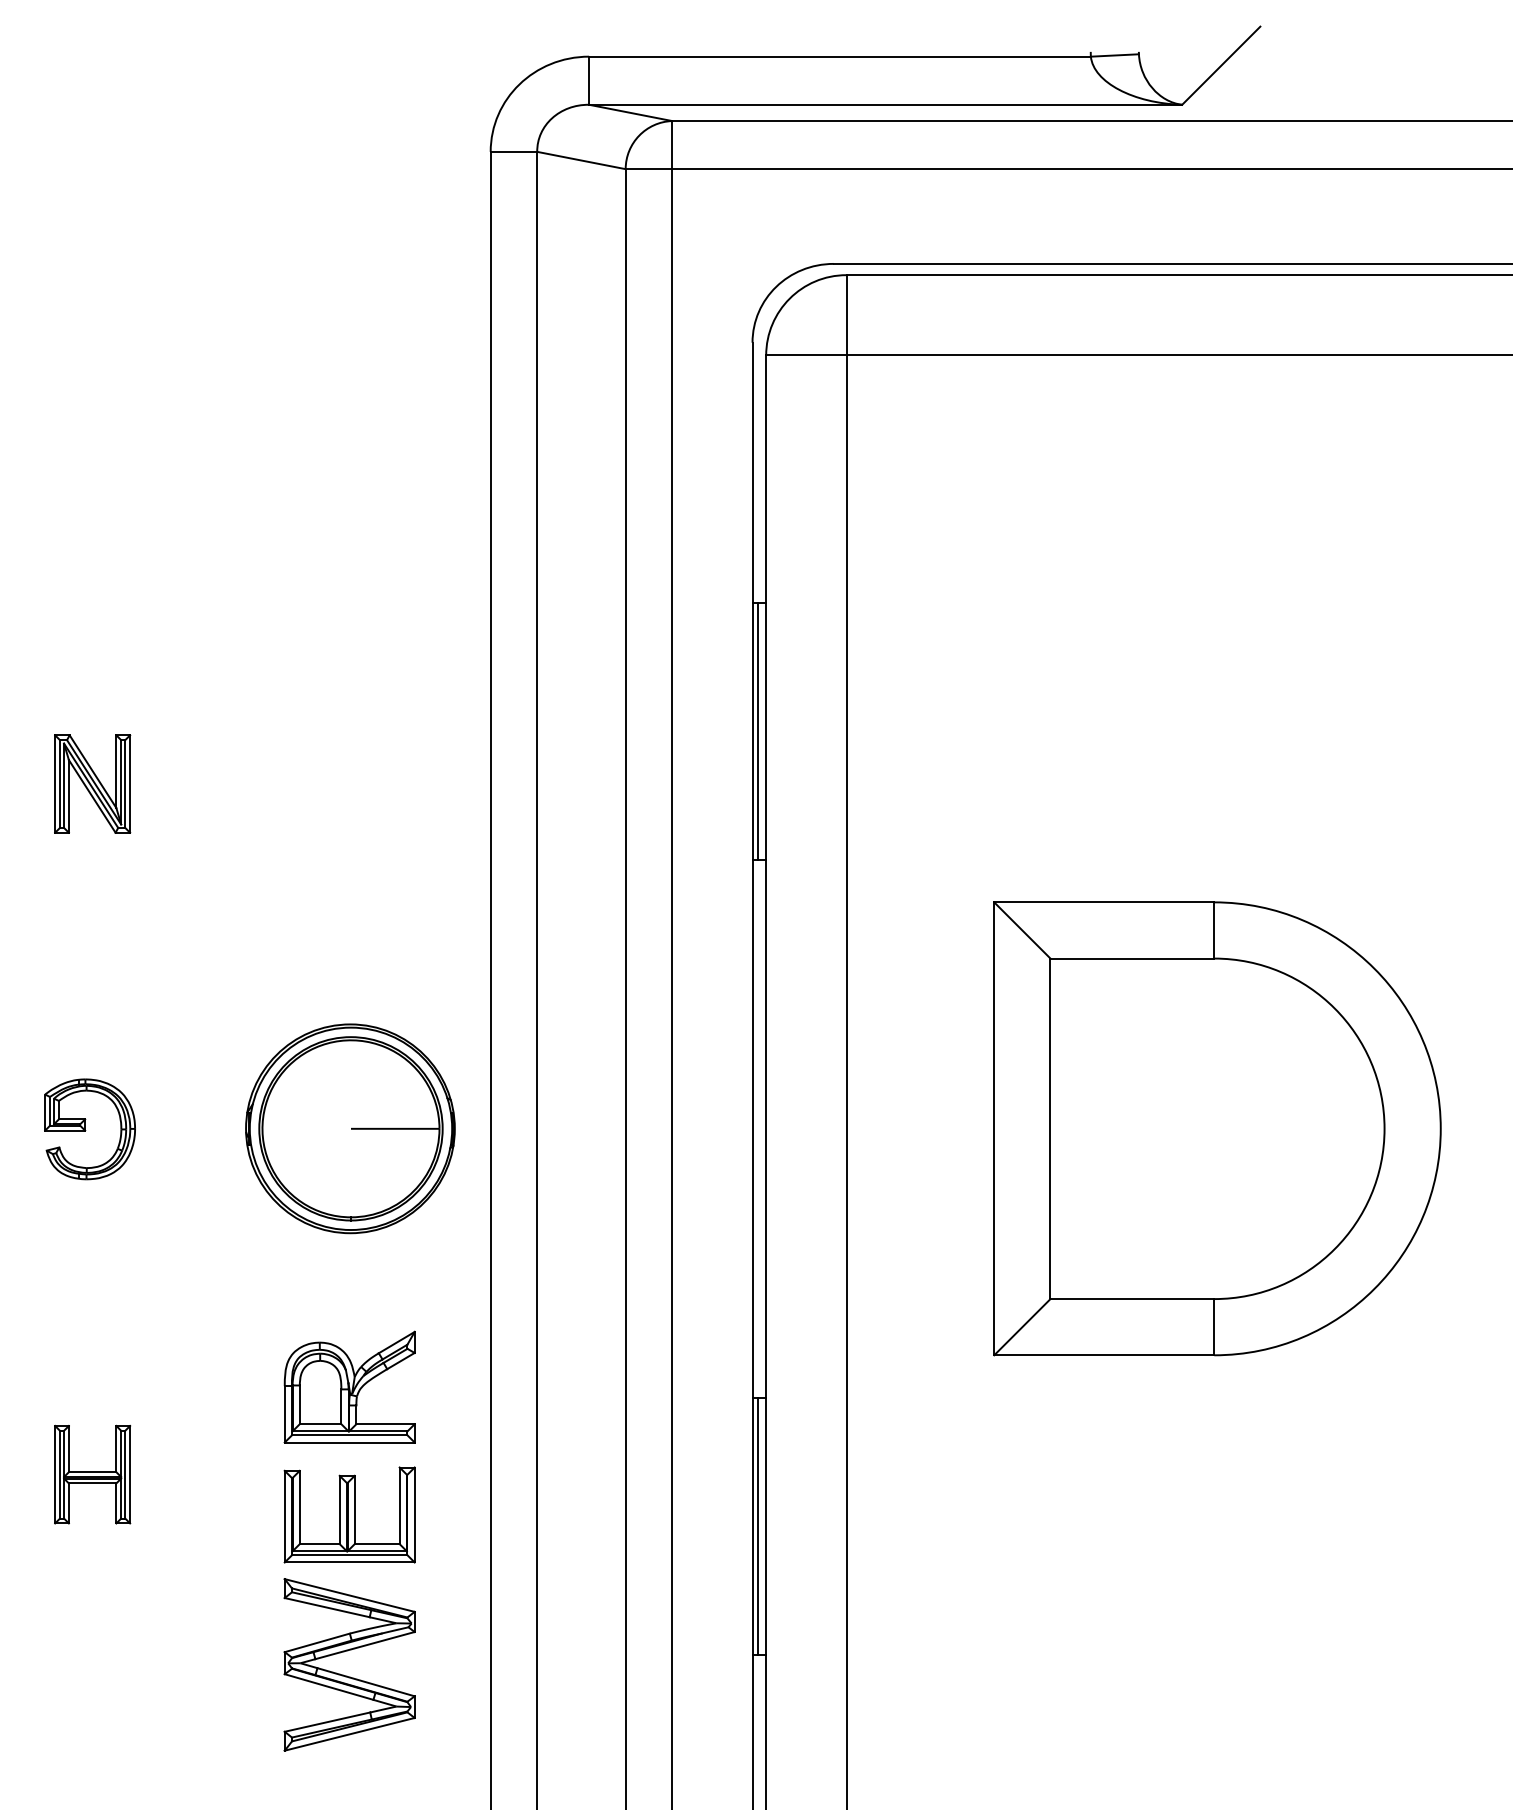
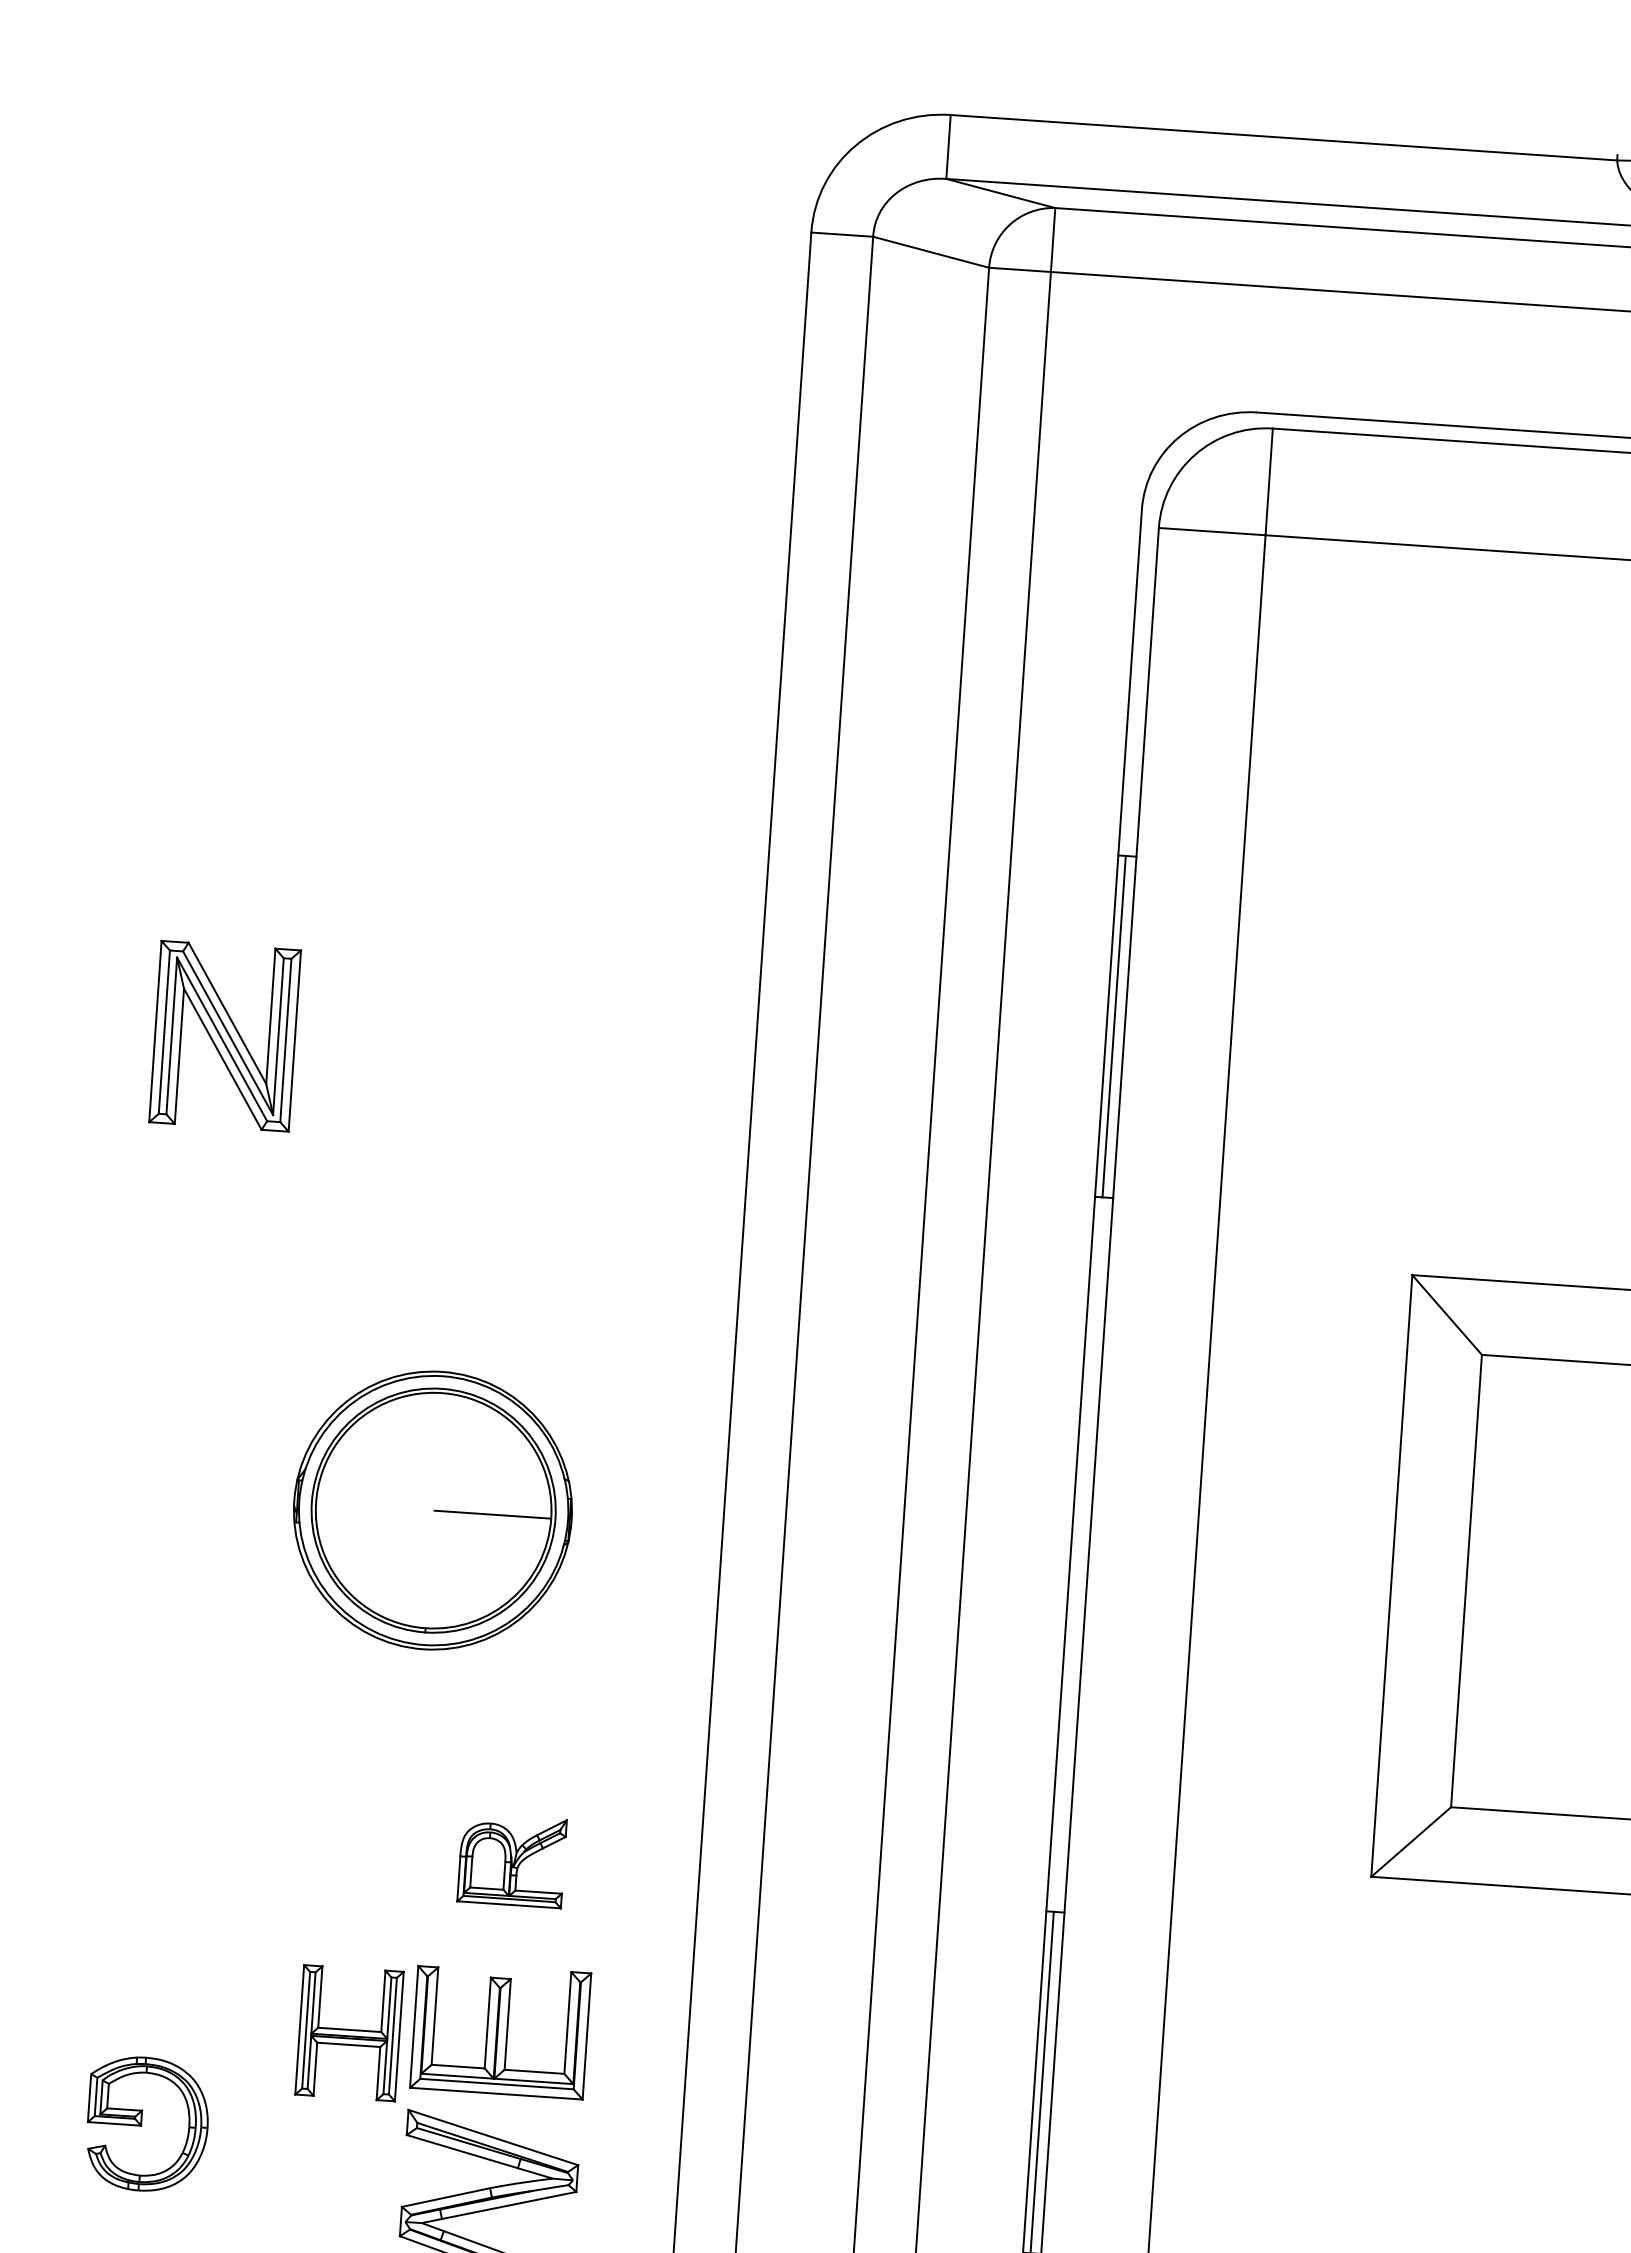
part: (92, 783) -> (225, 1035), size x1.4
part: (350, 1128) -> (433, 1510), moved
part: (89, 1129) -> (146, 2124), moved
part: (349, 1386) -> (511, 1859), size x0.6
part: (92, 1474) -> (349, 2032), moved

